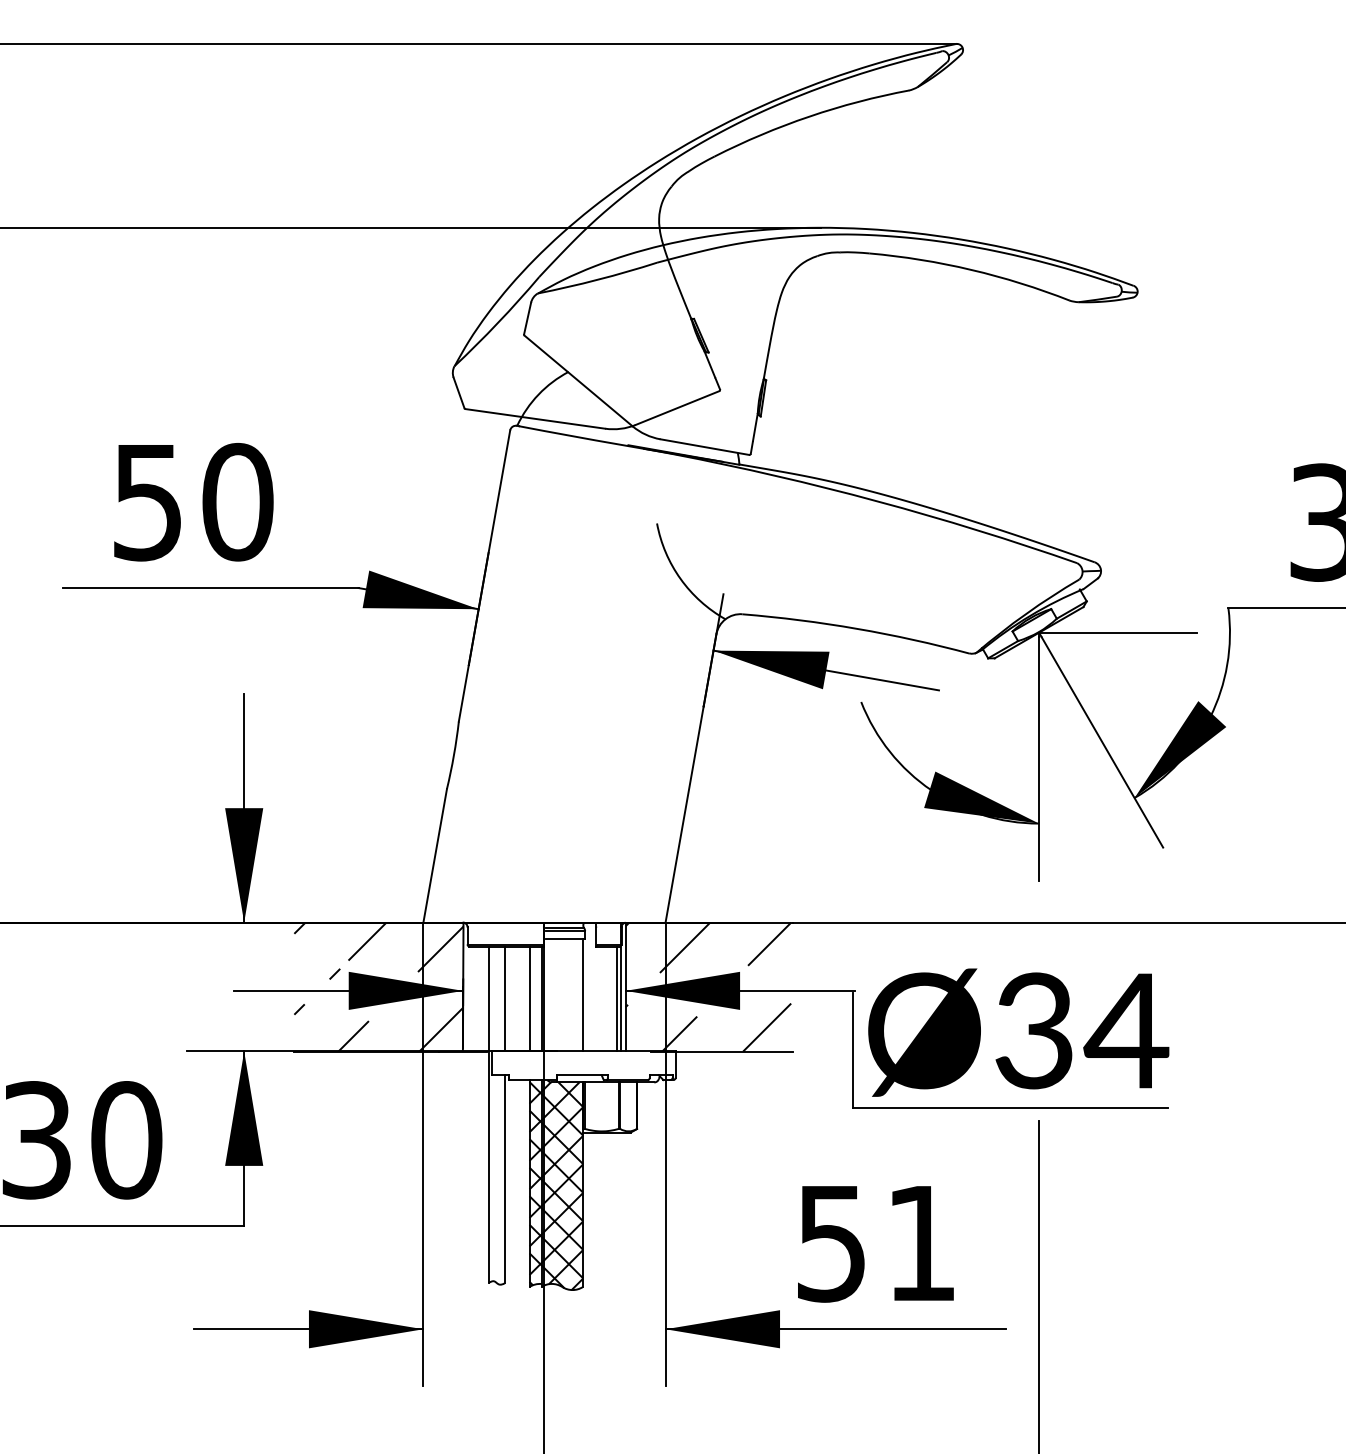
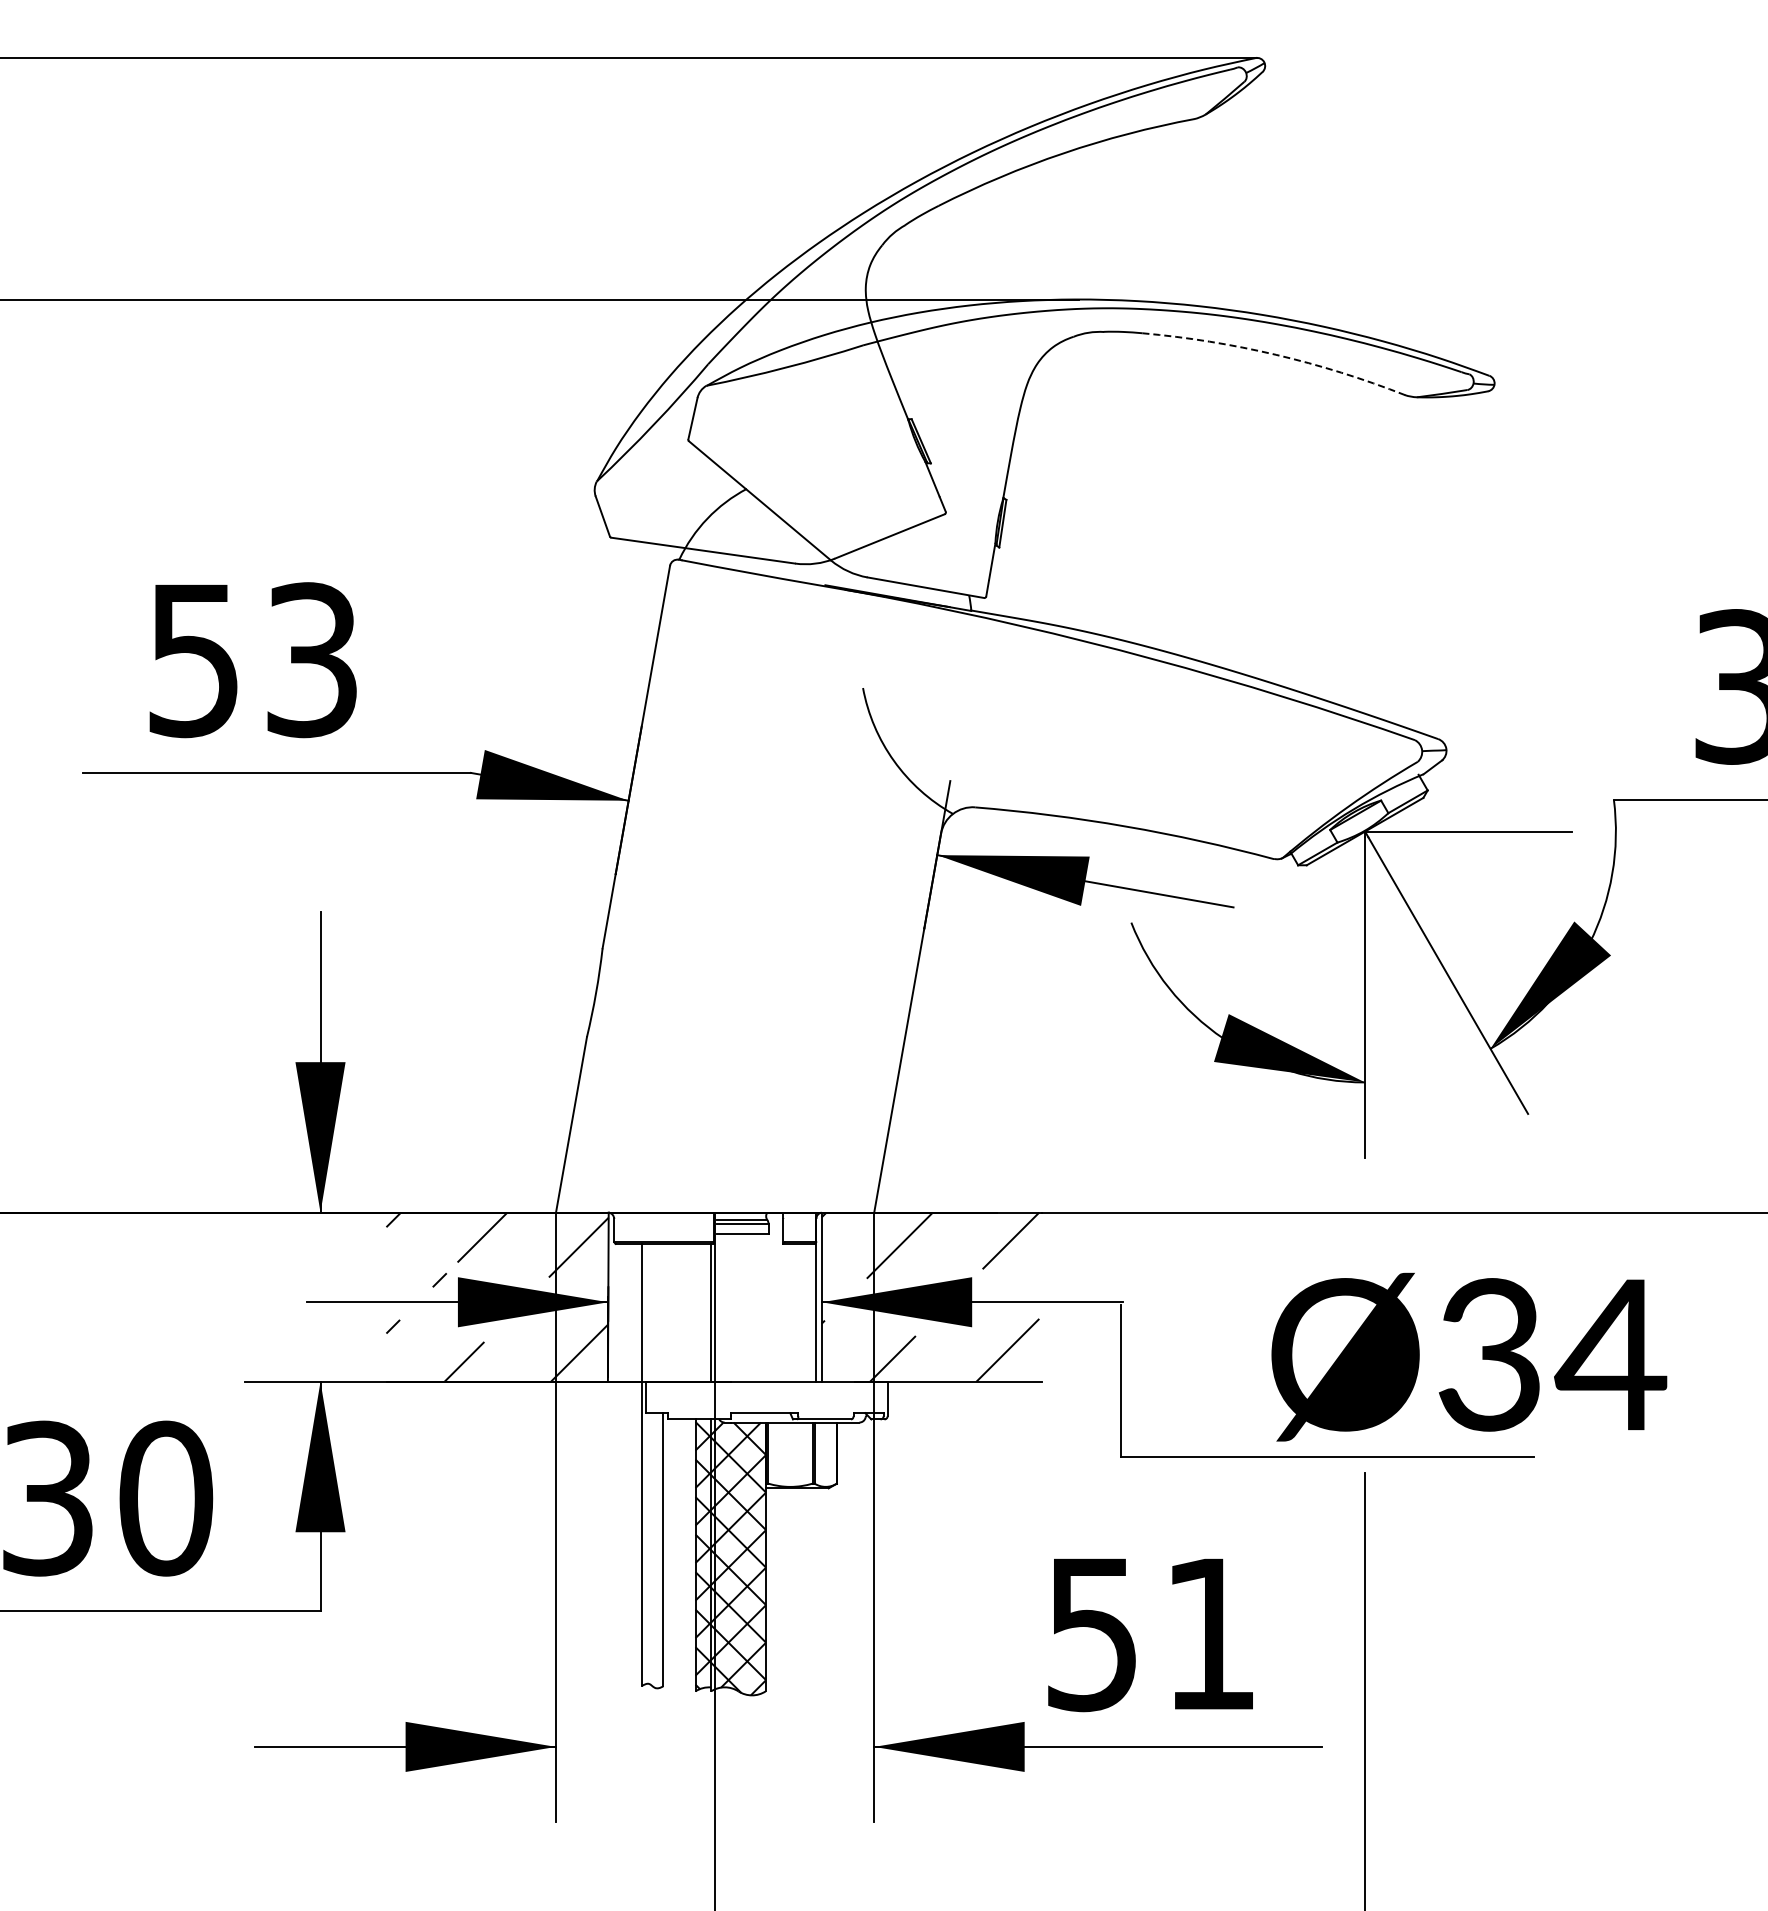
arc: (971, 269) -> (1276, 354), solid -> dashed
text: (238, 502) -> (312, 660), 50 -> 53
line: (582, 994) -> (765, 1307), removed
line: (505, 998) -> (663, 1312), removed
line: (529, 998) -> (695, 1312), removed
line: (617, 998) -> (810, 1312), removed
text: (1018, 1032) -> (1469, 1356), moved

